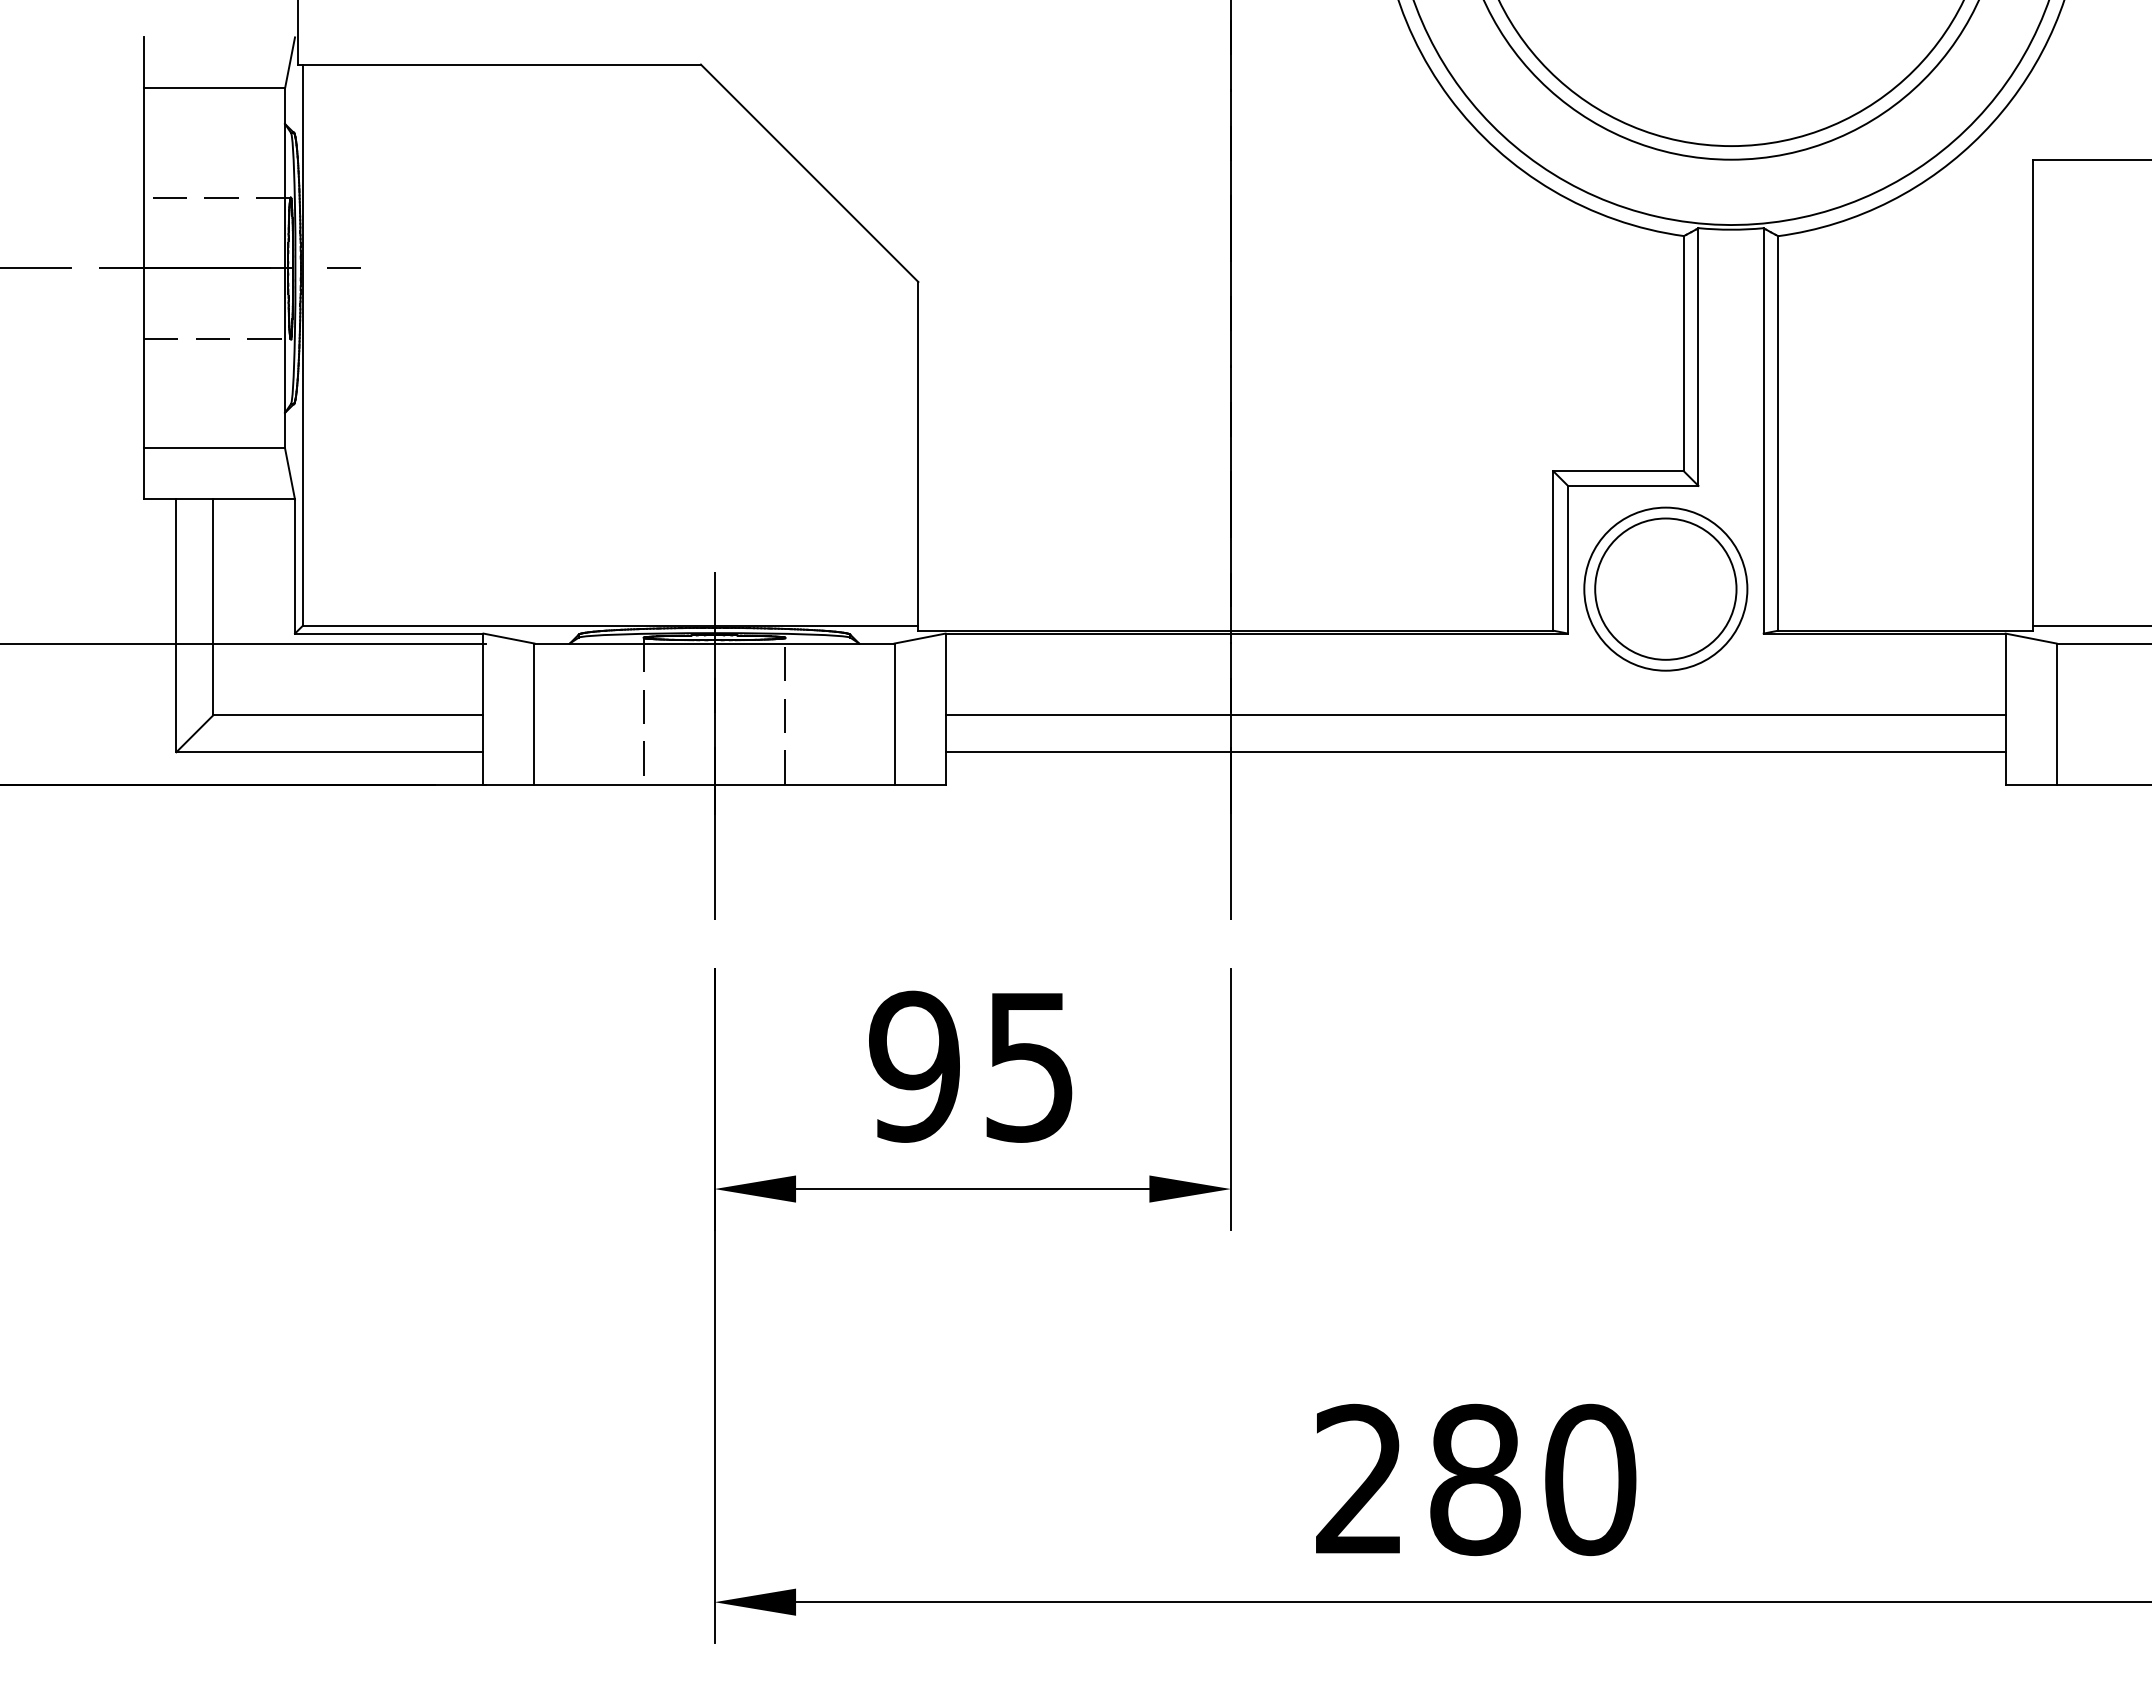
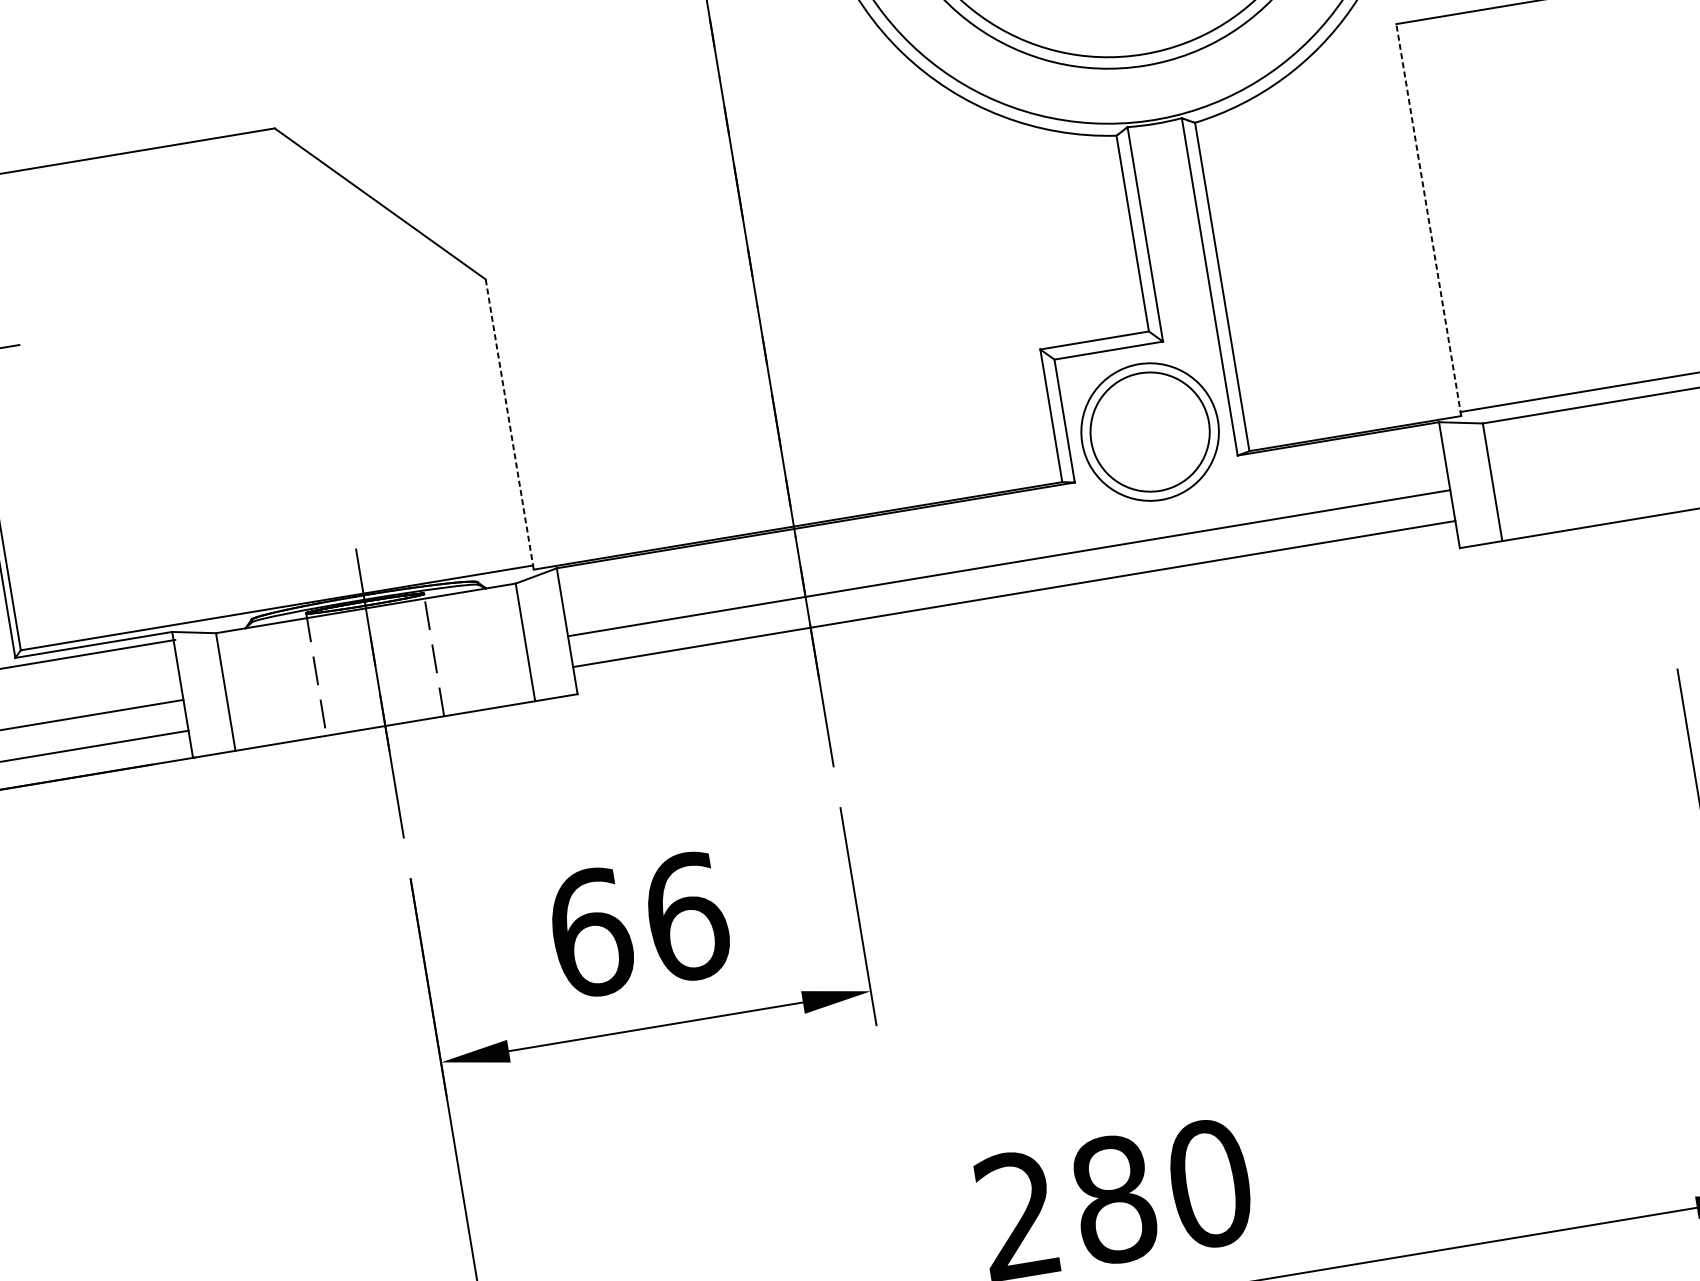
line: (2032, 394) -> (1428, 219), solid -> dashed
line: (918, 456) -> (509, 424), solid -> dashed
text: (972, 1066) -> (638, 924), 95 -> 66

